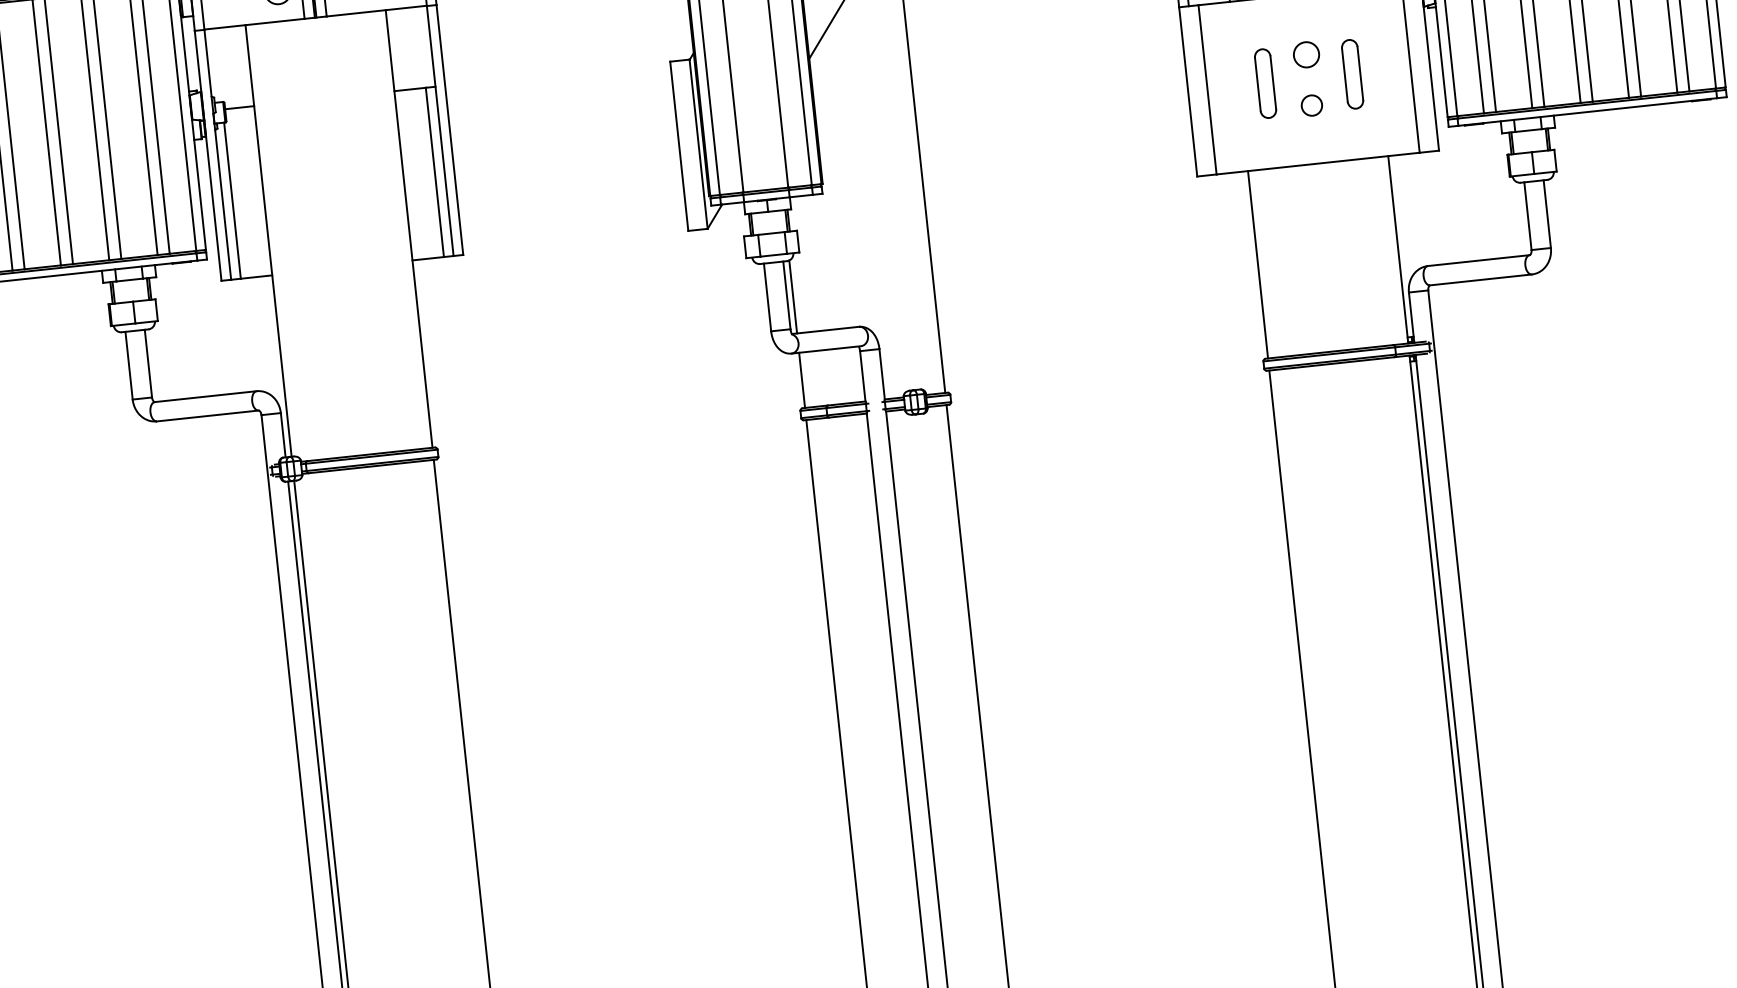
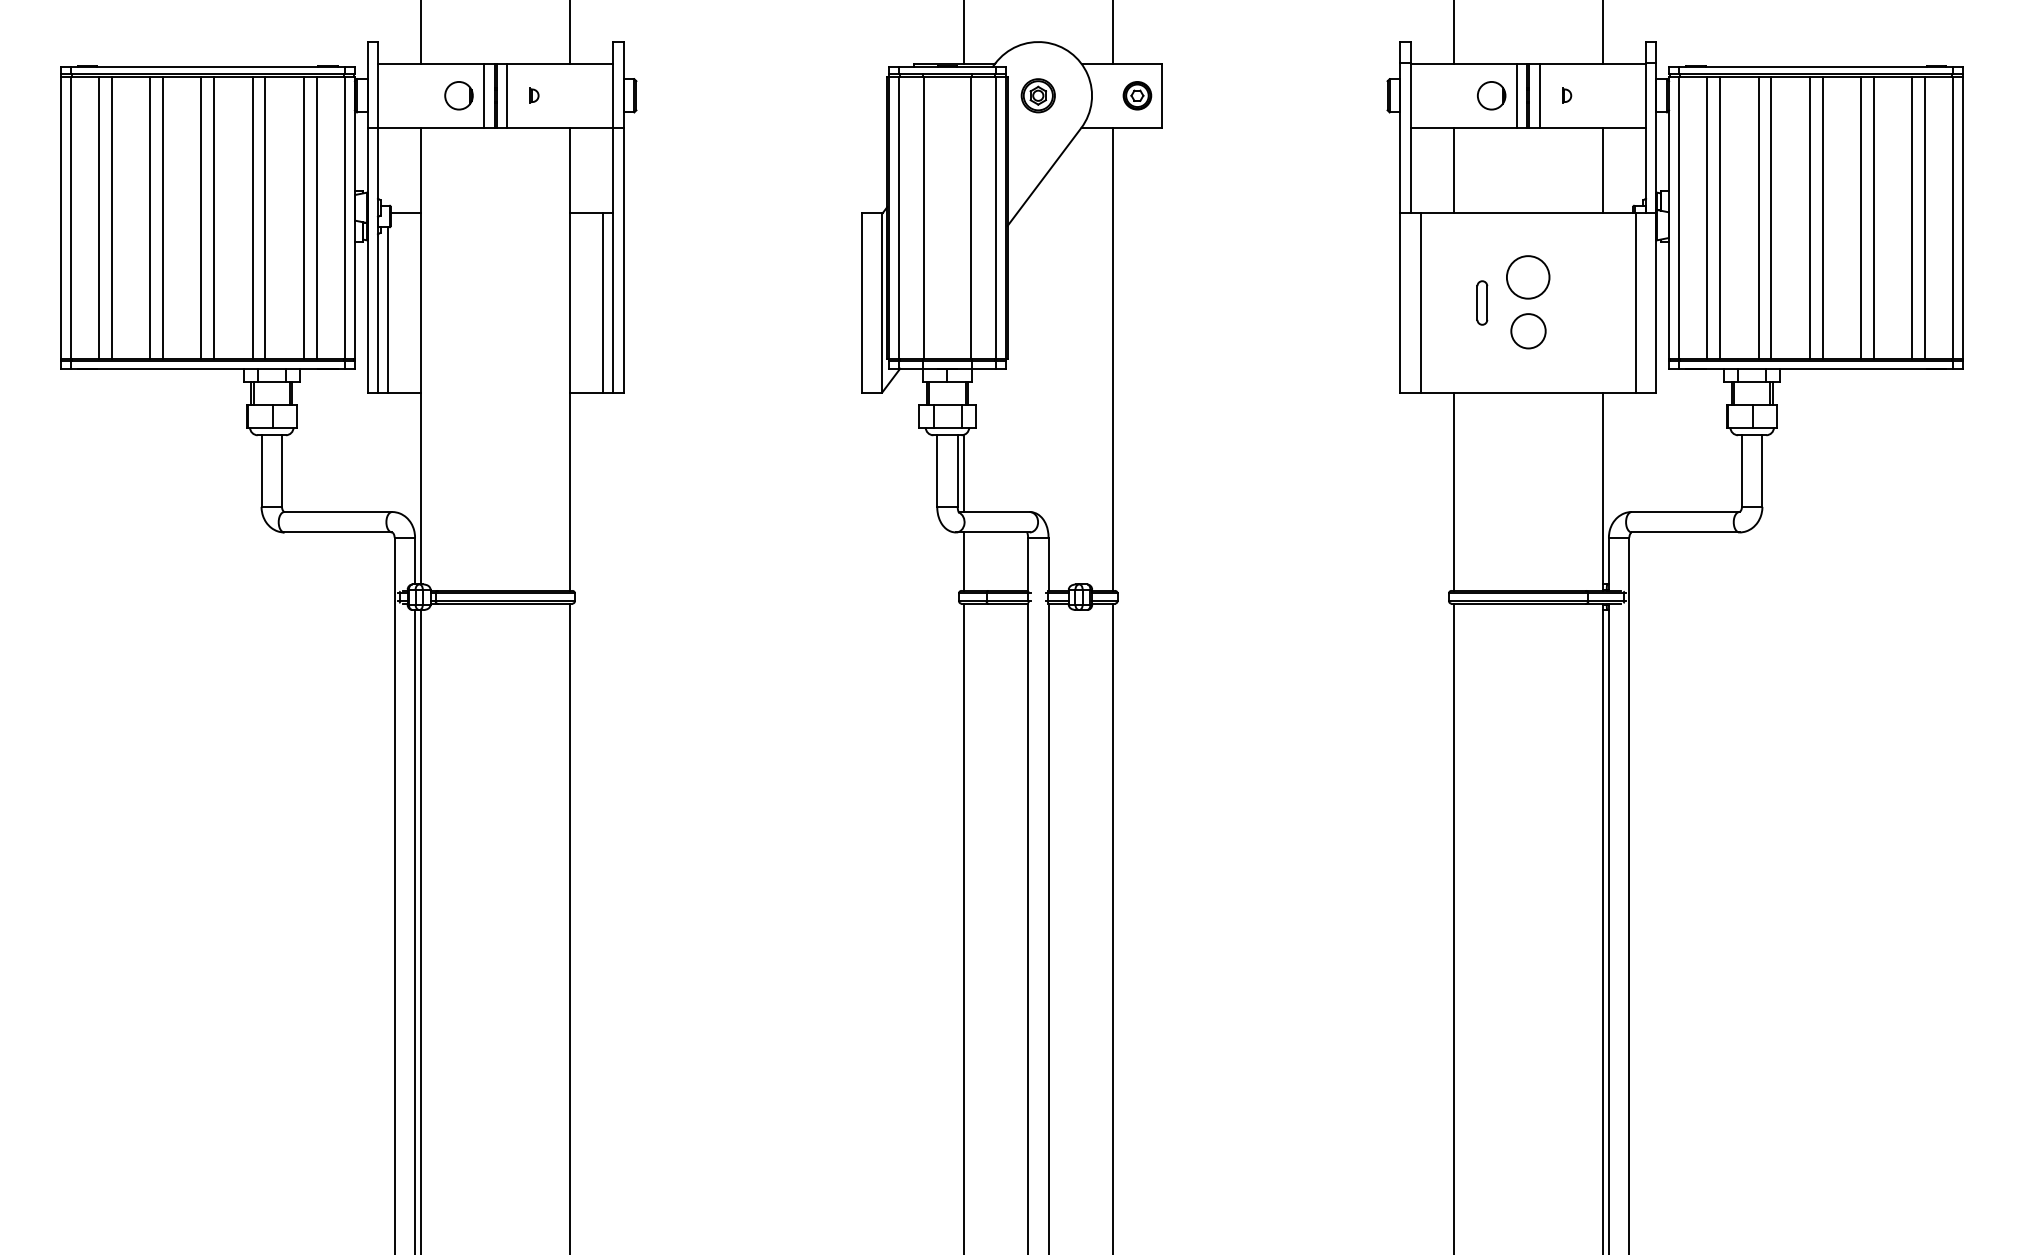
circle: (1306, 54) -> (1528, 277), size x1.6
part: (1352, 73) -> (1574, 302), removed
part: (1265, 83) -> (1482, 302), size x0.6
circle: (1311, 105) -> (1527, 330), size x1.6

